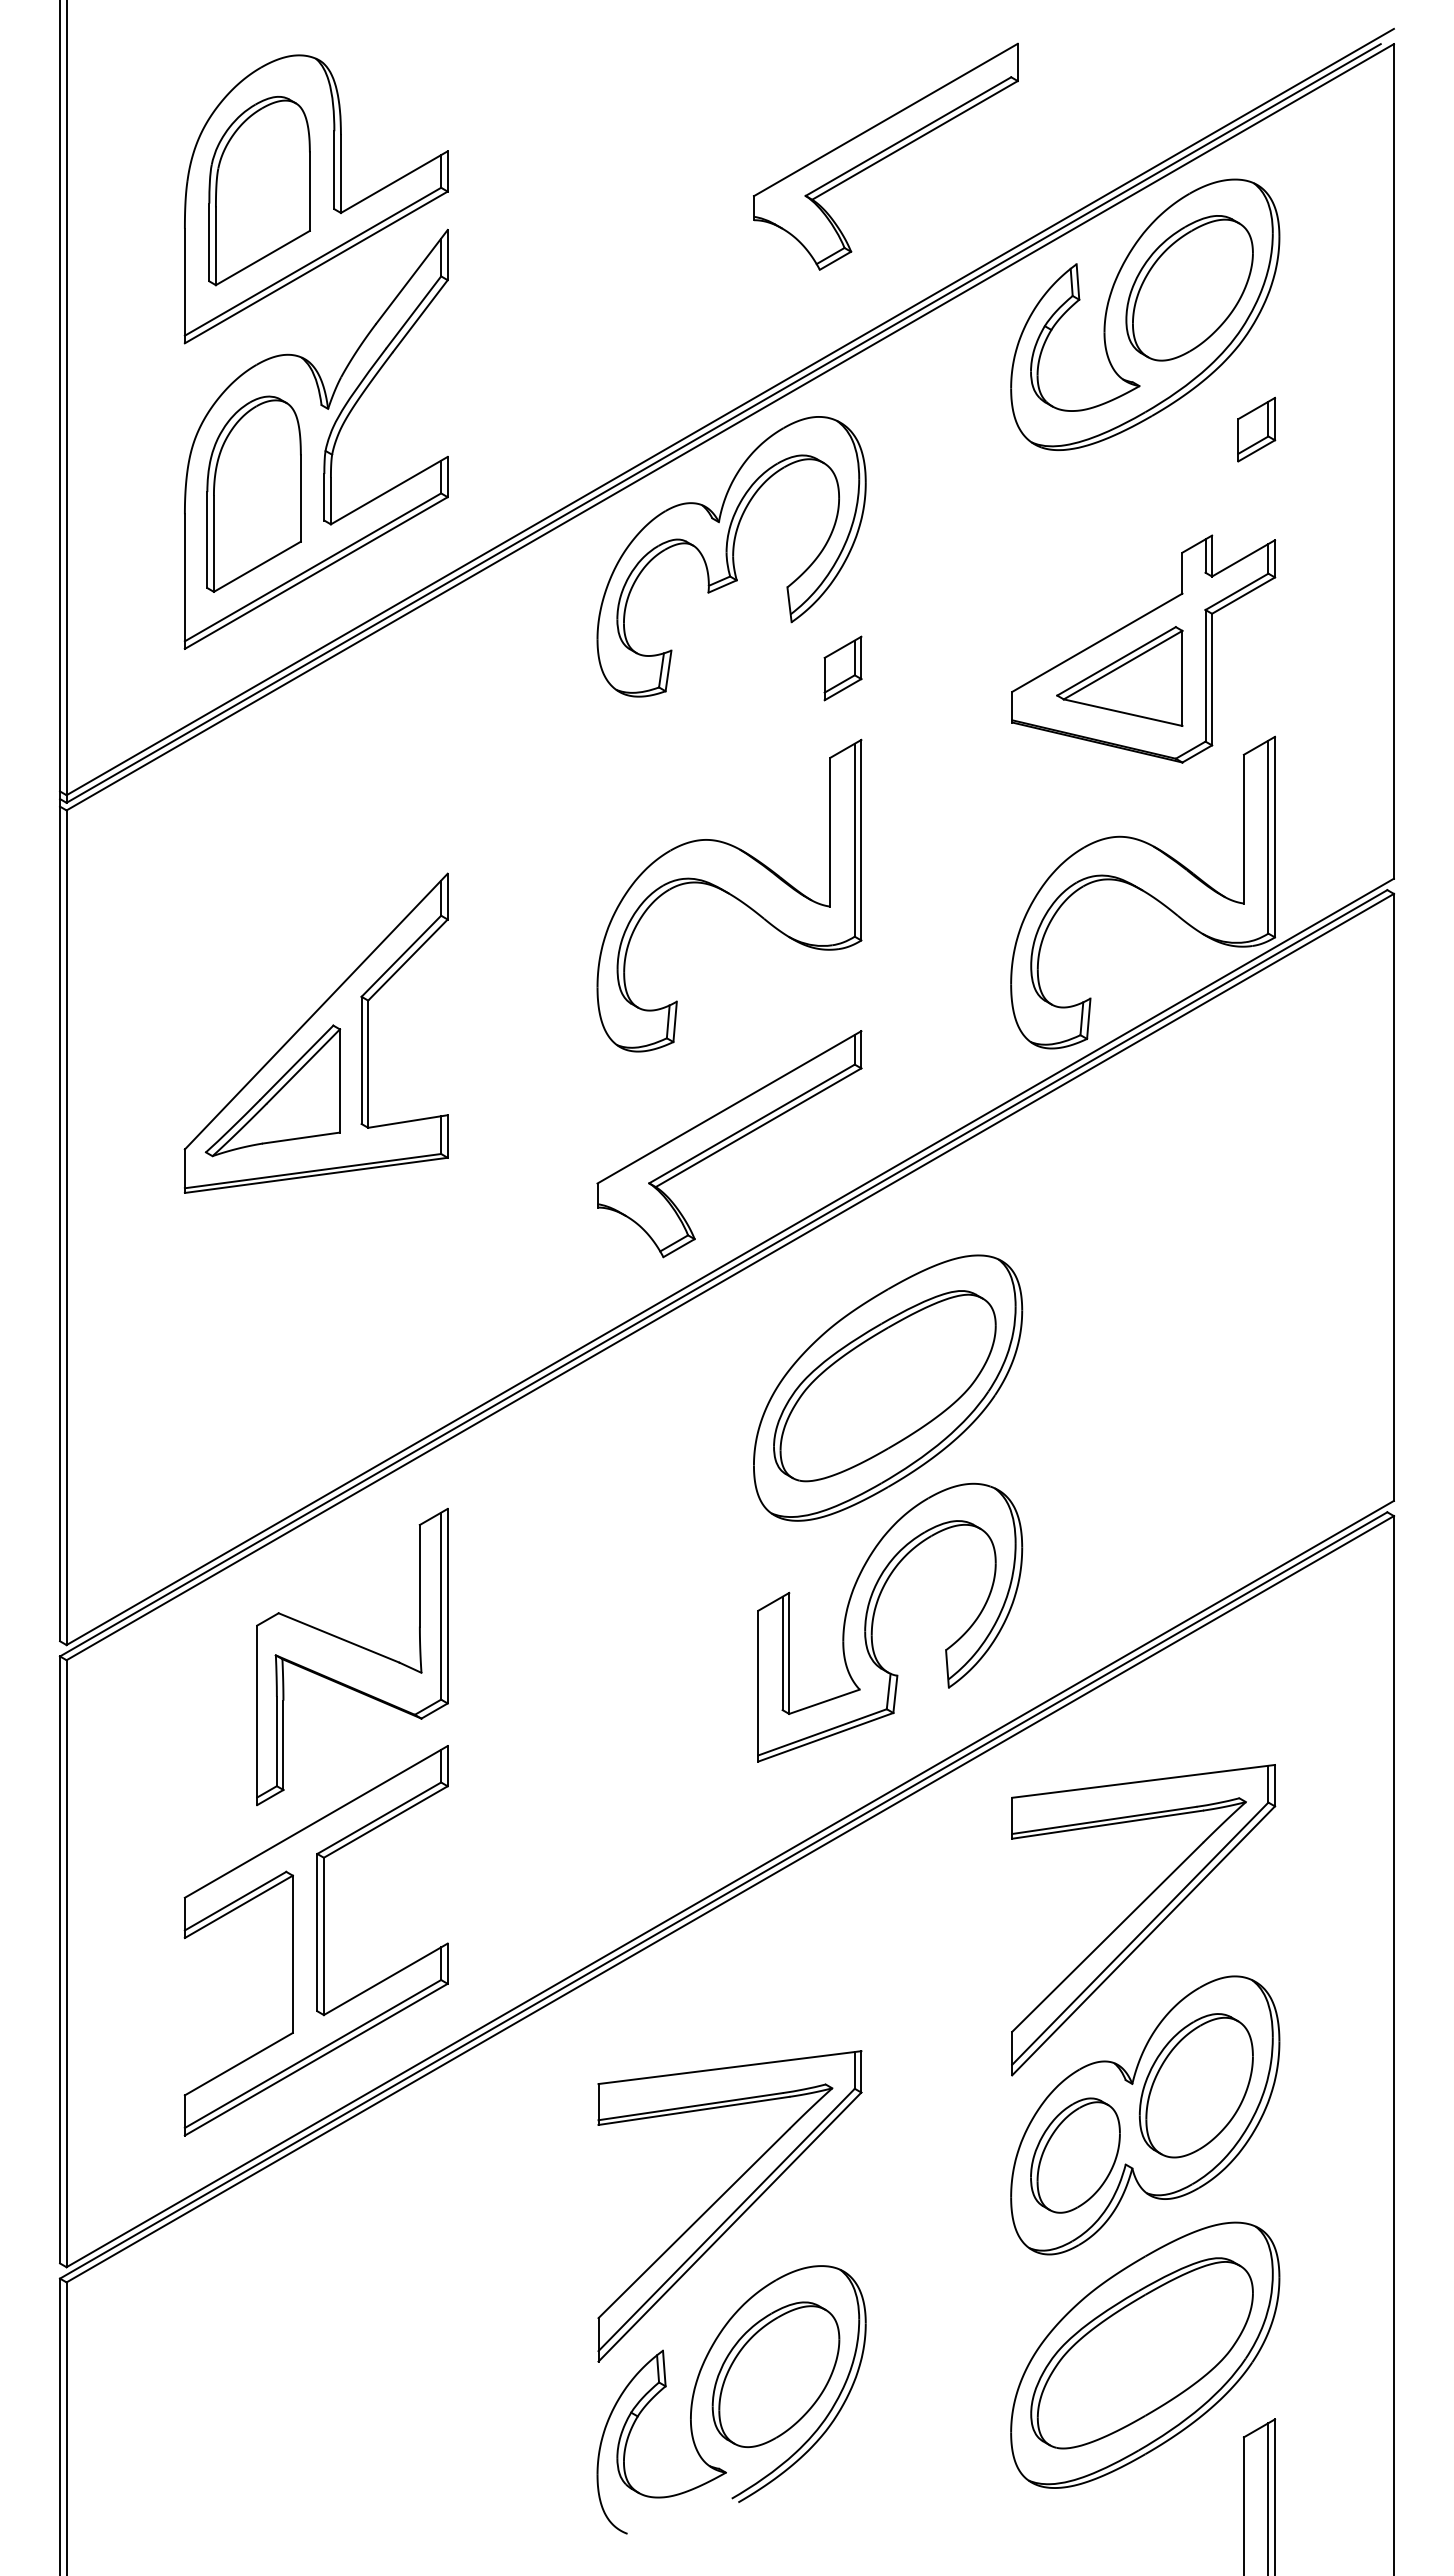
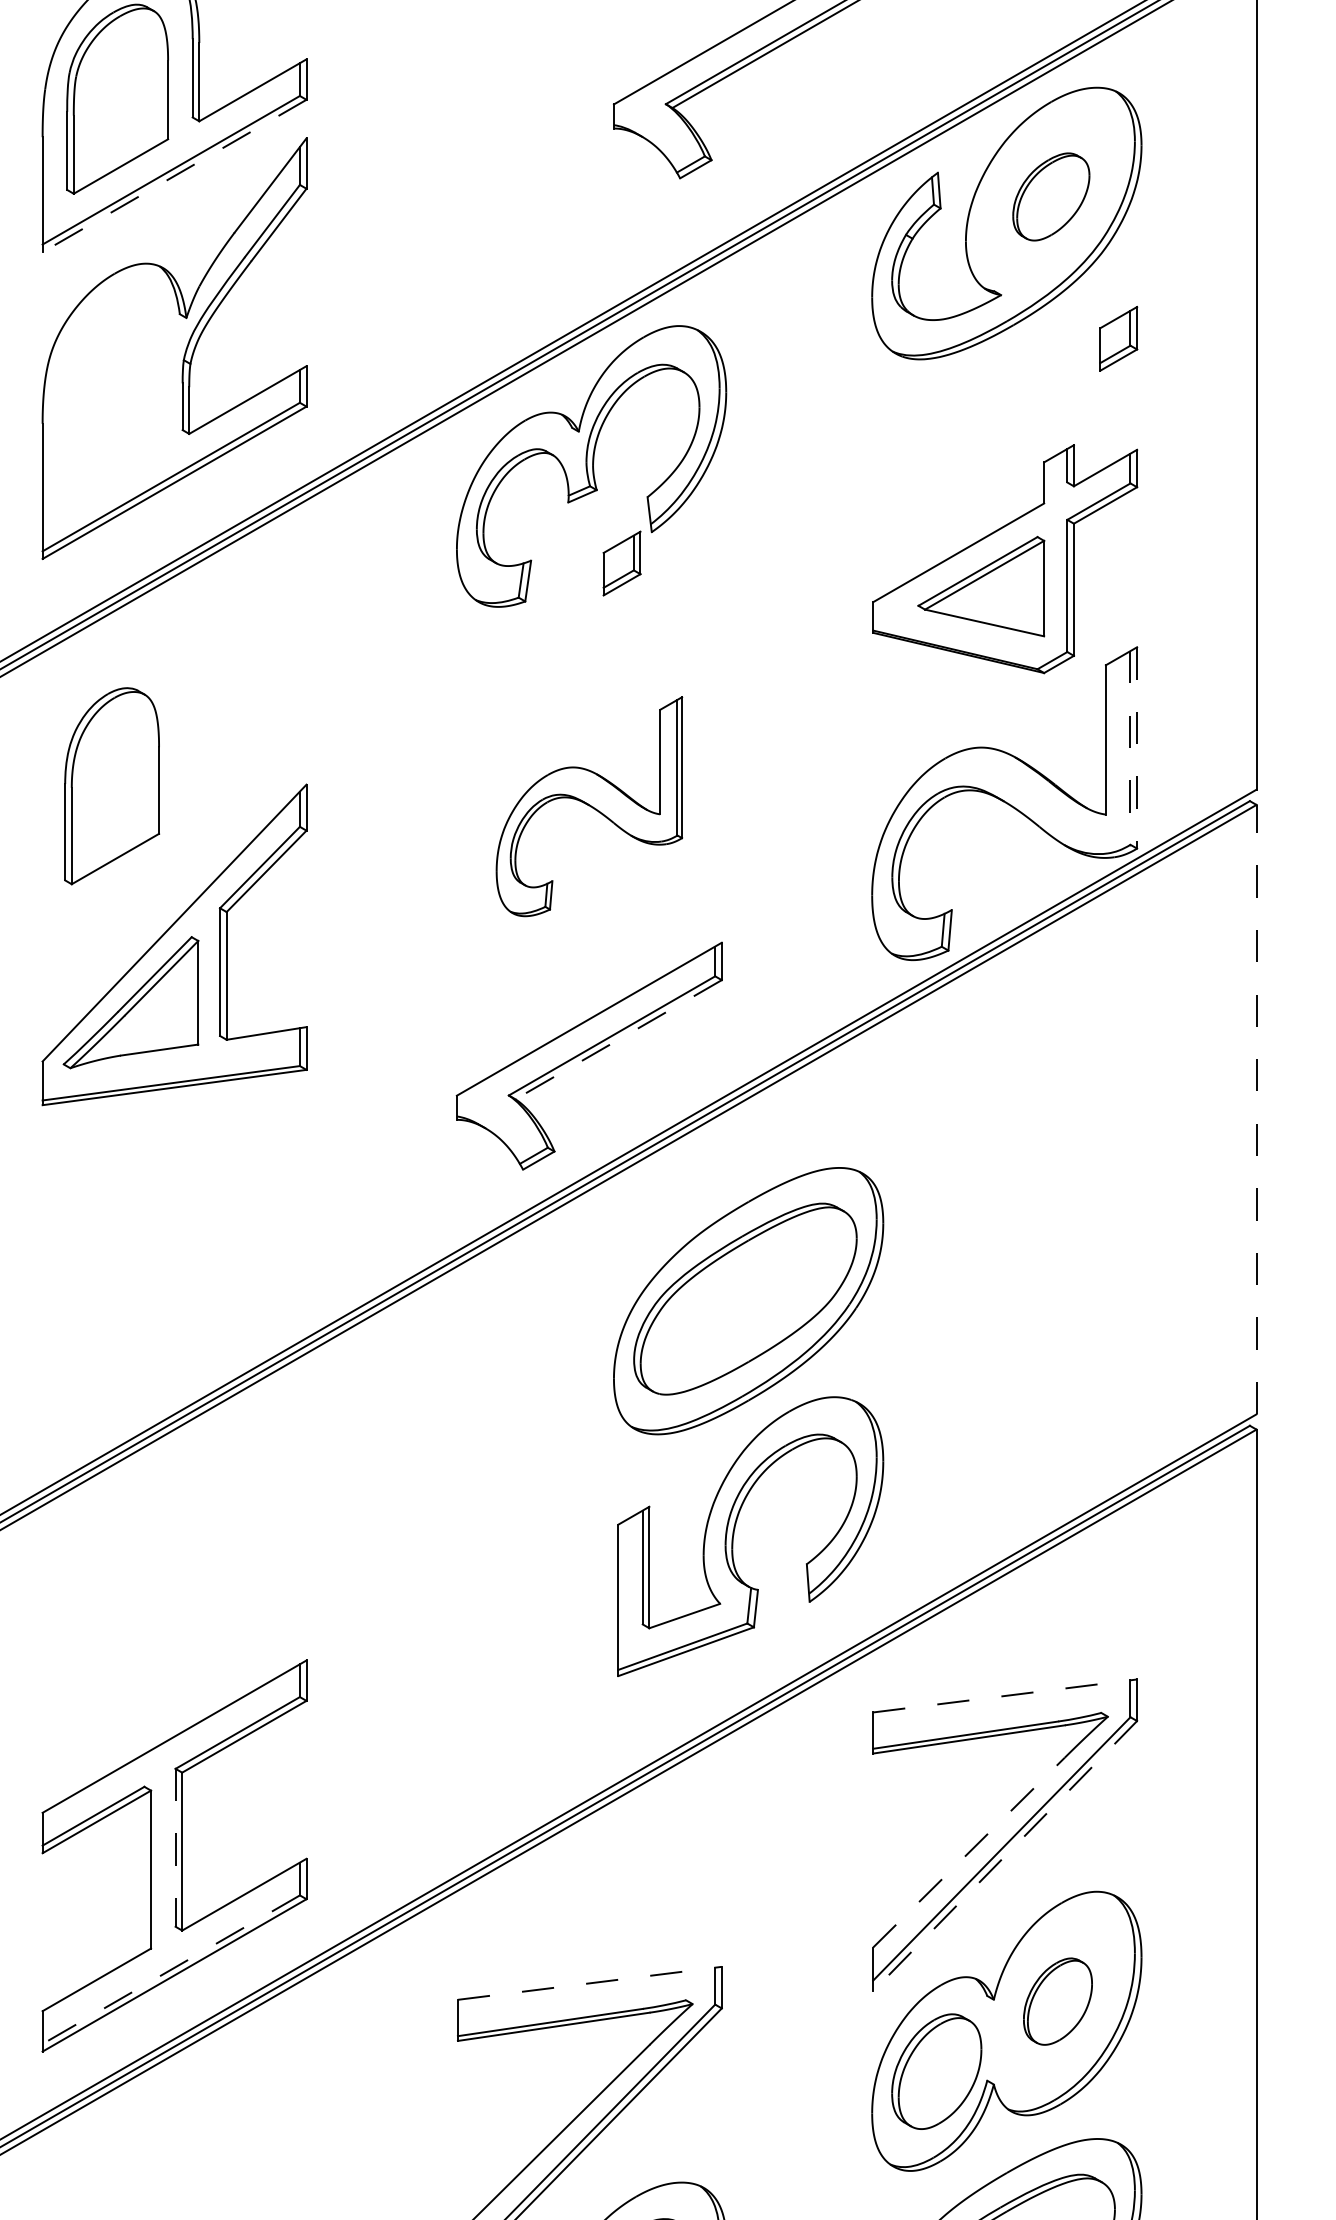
line: (316, 267) -> (174, 176), solid -> dashed
part: (1189, 288) -> (1051, 197), size x0.6
part: (253, 493) -> (111, 785), moved
part: (842, 668) -> (621, 563), moved
line: (1268, 837) -> (1130, 748), solid -> dashed
line: (1275, 837) -> (1137, 748), solid -> dashed
part: (729, 895) -> (589, 806), size x0.7
line: (758, 1127) -> (618, 1039), solid -> dashed
line: (1393, 1196) -> (1256, 1108), solid -> dashed
part: (352, 1657) -> (210, 1571), removed
line: (1144, 1781) -> (1006, 1696), solid -> dashed
line: (317, 1932) -> (175, 1847), solid -> dashed
line: (1107, 1937) -> (968, 1852), solid -> dashed
line: (1143, 1941) -> (1005, 1856), solid -> dashed
line: (313, 2054) -> (171, 1970), solid -> dashed
line: (730, 2067) -> (590, 1983), solid -> dashed
part: (1195, 2085) -> (1057, 2001), size x0.6

